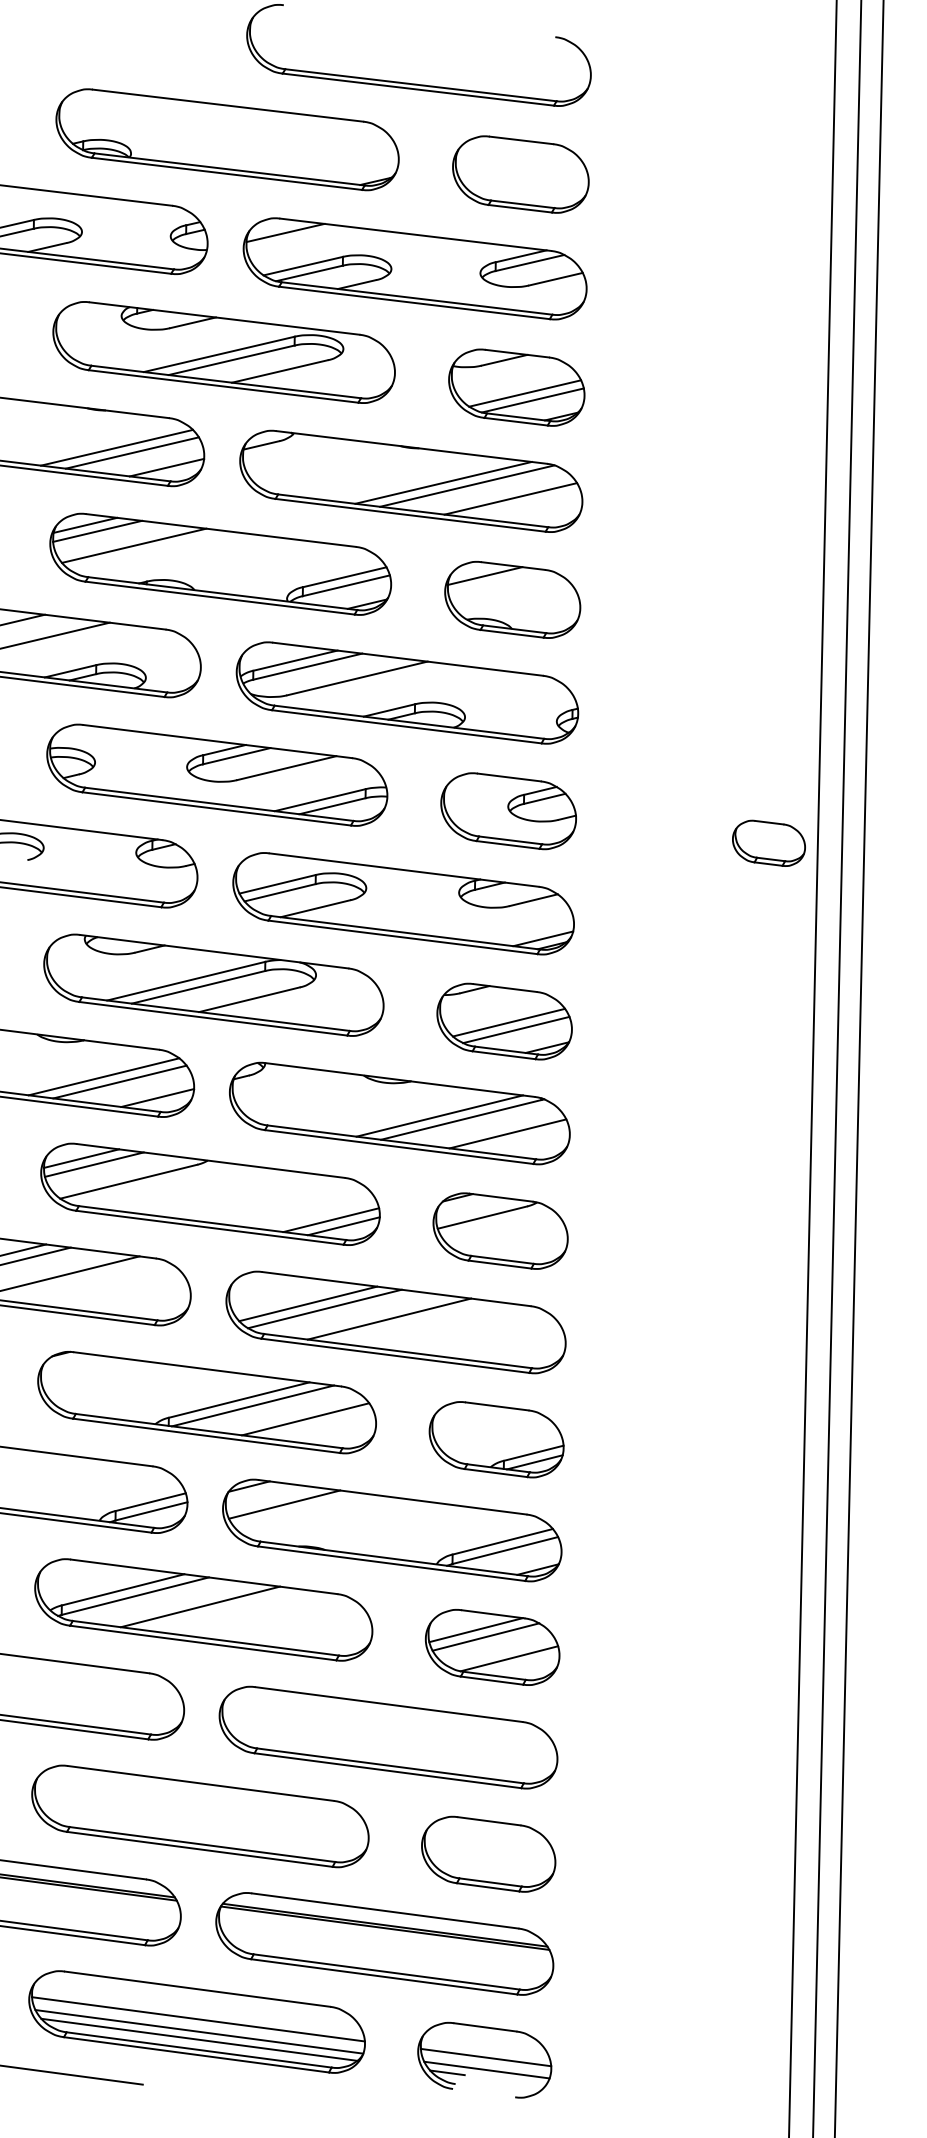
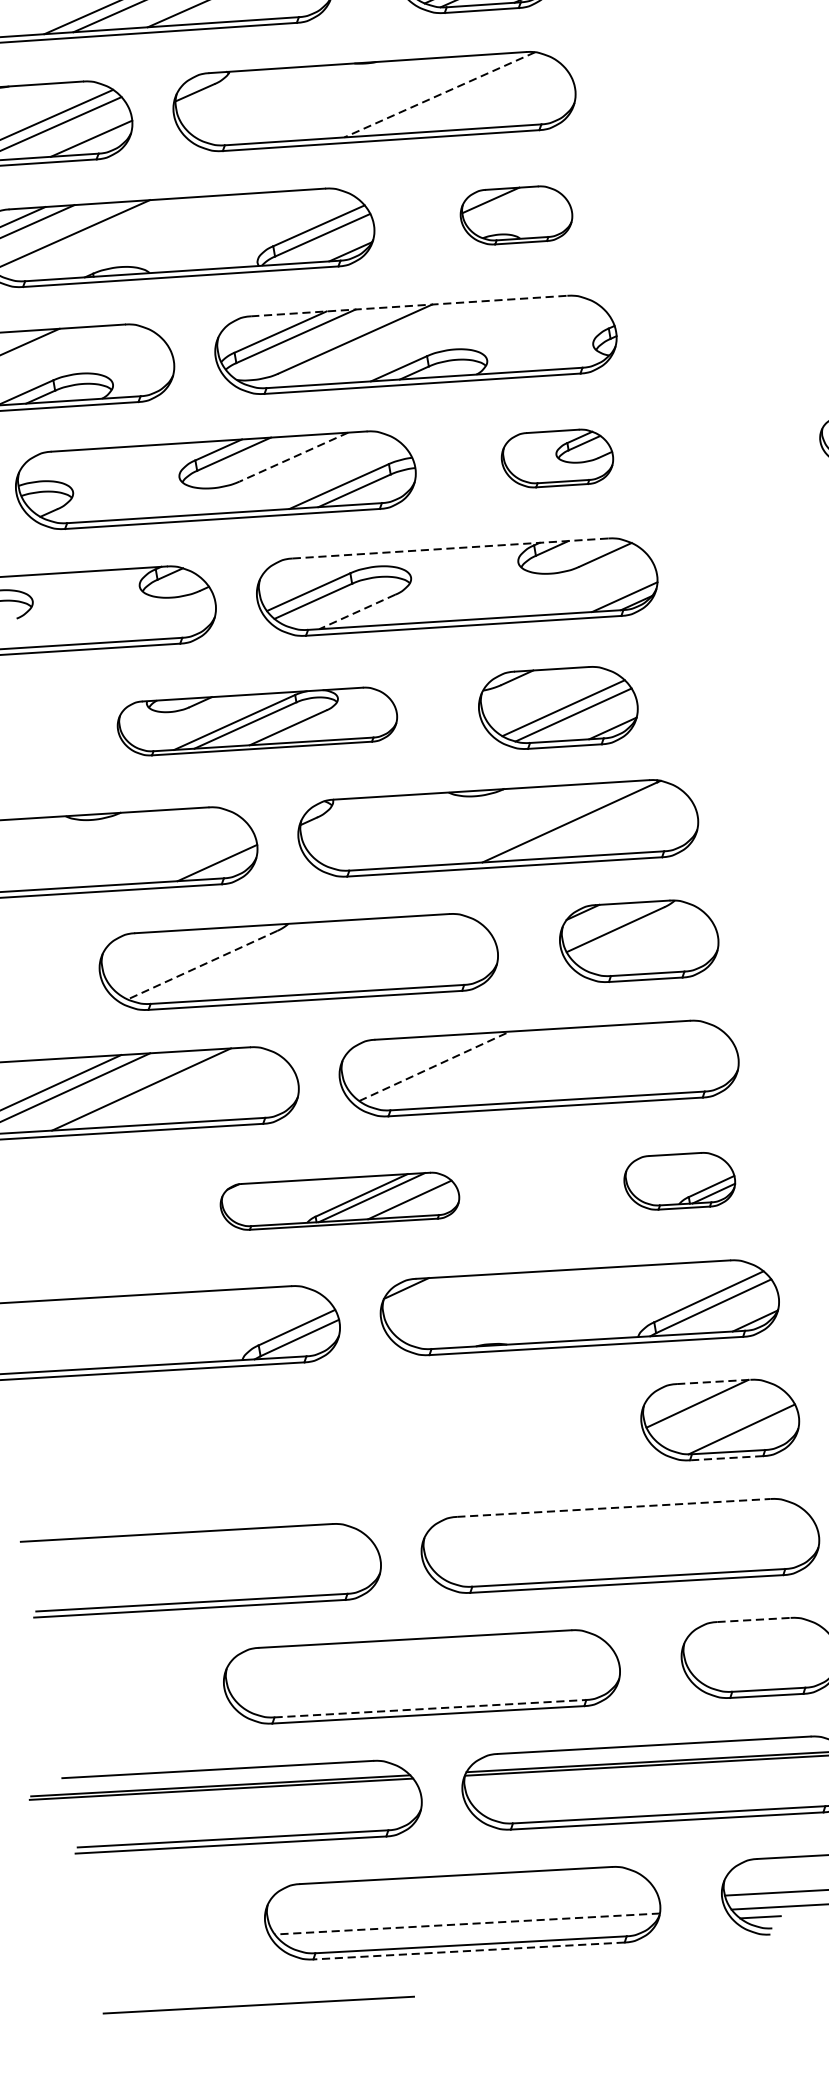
line: (443, 482) -> (411, 95), removed
line: (467, 486) -> (440, 95), solid -> dashed
line: (510, 498) -> (491, 99), removed
part: (512, 599) -> (516, 214), size x0.7
line: (408, 659) -> (409, 306), solid -> dashed
line: (286, 768) -> (293, 457), solid -> dashed
part: (508, 811) -> (557, 458), size x0.7
line: (404, 870) -> (450, 548), solid -> dashed
line: (315, 908) -> (357, 611), solid -> dashed
part: (213, 984) -> (256, 720), size x0.7
part: (504, 1021) -> (558, 707), moved
line: (103, 1076) -> (150, 850), removed
line: (119, 1081) -> (170, 852), removed
line: (439, 1115) -> (544, 822), removed
line: (507, 1133) -> (625, 827), removed
line: (81, 1158) -> (143, 948), removed
line: (93, 1164) -> (158, 953), removed
line: (128, 1181) -> (202, 965), solid -> dashed
line: (331, 1220) -> (443, 965), removed
line: (343, 1226) -> (458, 970), removed
line: (308, 1303) -> (434, 1065), solid -> dashed
line: (324, 1308) -> (454, 1068), removed
line: (389, 1318) -> (530, 1065), removed
part: (206, 1402) -> (339, 1201), size x0.6
part: (496, 1439) -> (679, 1180), size x0.7
line: (284, 1504) -> (450, 1301), removed
part: (203, 1609) -> (380, 1439), removed
line: (493, 1614) -> (714, 1382), solid -> dashed
line: (485, 1636) -> (709, 1409), removed
line: (491, 1680) -> (726, 1458), solid -> dashed
line: (389, 1704) -> (614, 1507), solid -> dashed
line: (489, 1821) -> (754, 1620), solid -> dashed
line: (202, 1844) -> (430, 1708), solid -> dashed
line: (198, 2019) -> (463, 1910), removed
line: (198, 2031) -> (466, 1923), solid -> dashed
line: (199, 2039) -> (469, 1932), removed
line: (196, 2054) -> (468, 1950), solid -> dashed

